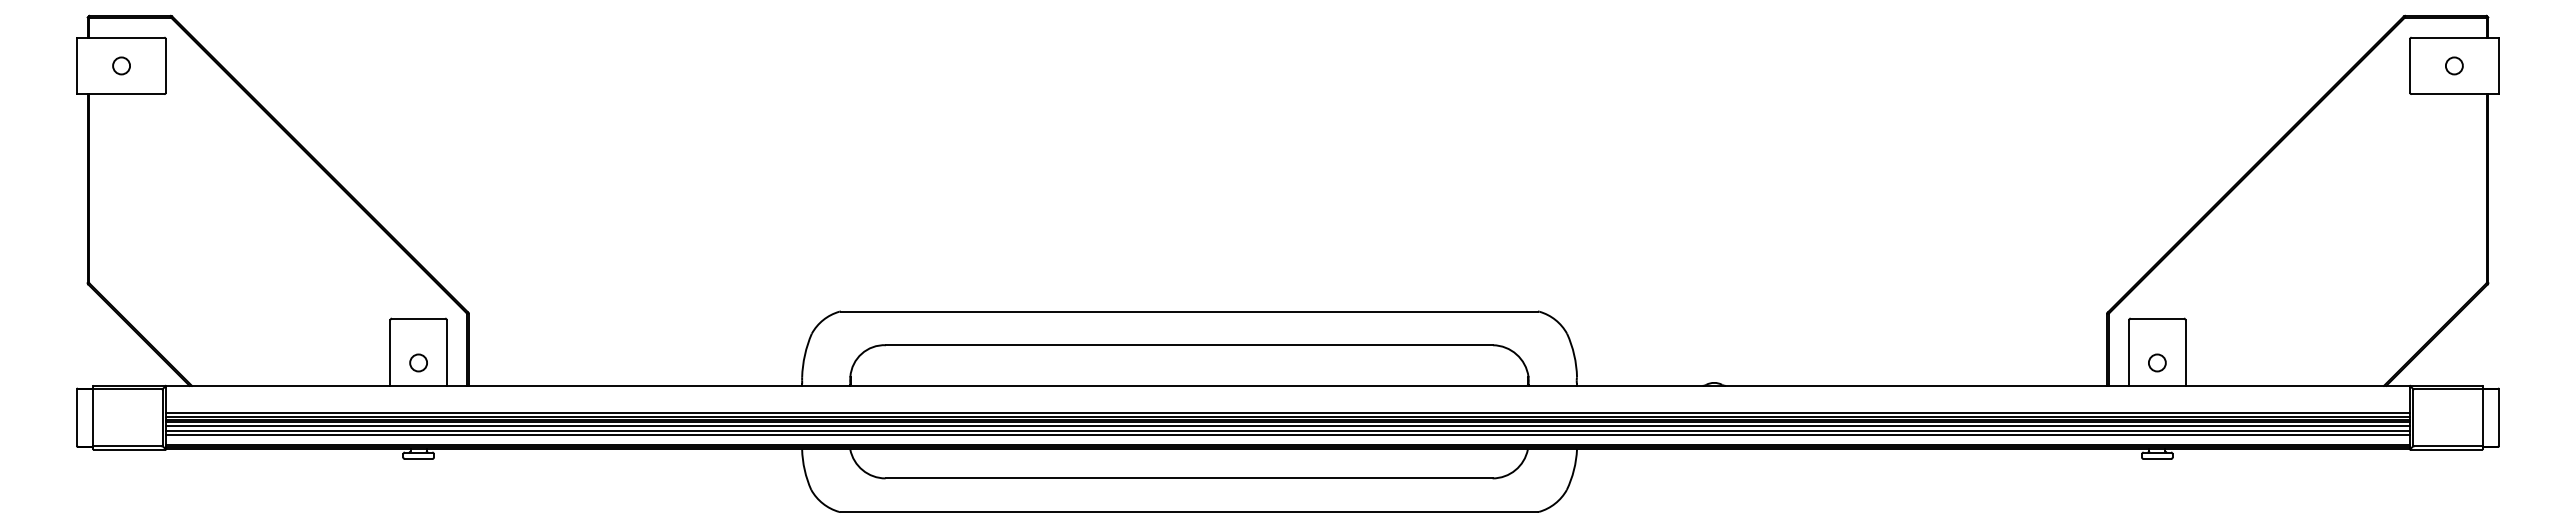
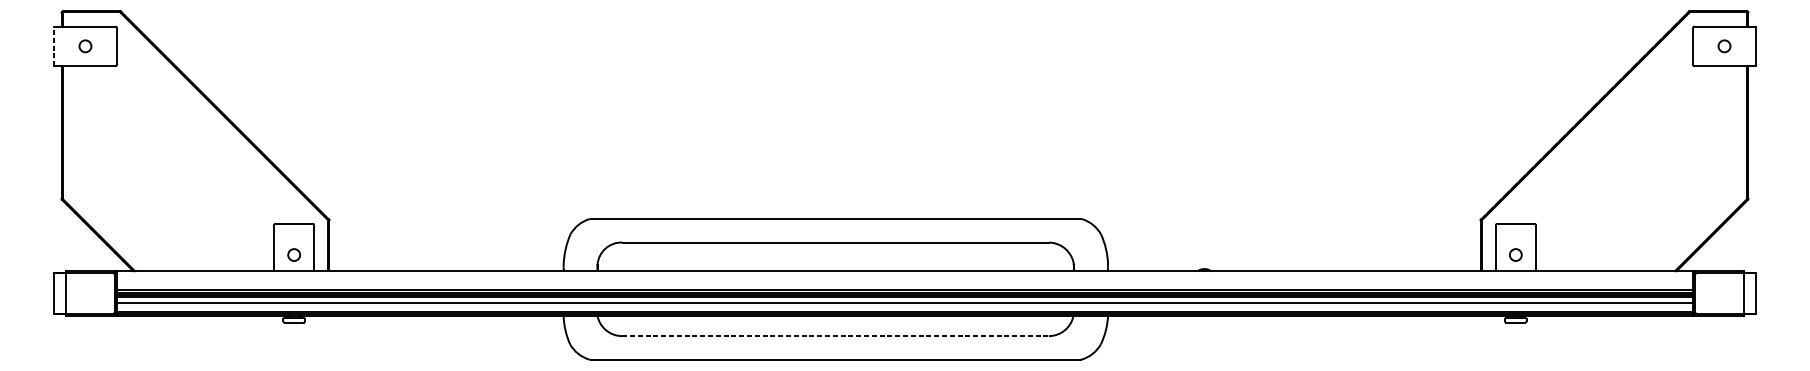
line: (77, 65) -> (54, 46), solid -> dashed
line: (1287, 425) -> (904, 298), removed
line: (1287, 435) -> (904, 305), removed
line: (1189, 478) -> (835, 336), solid -> dashed

